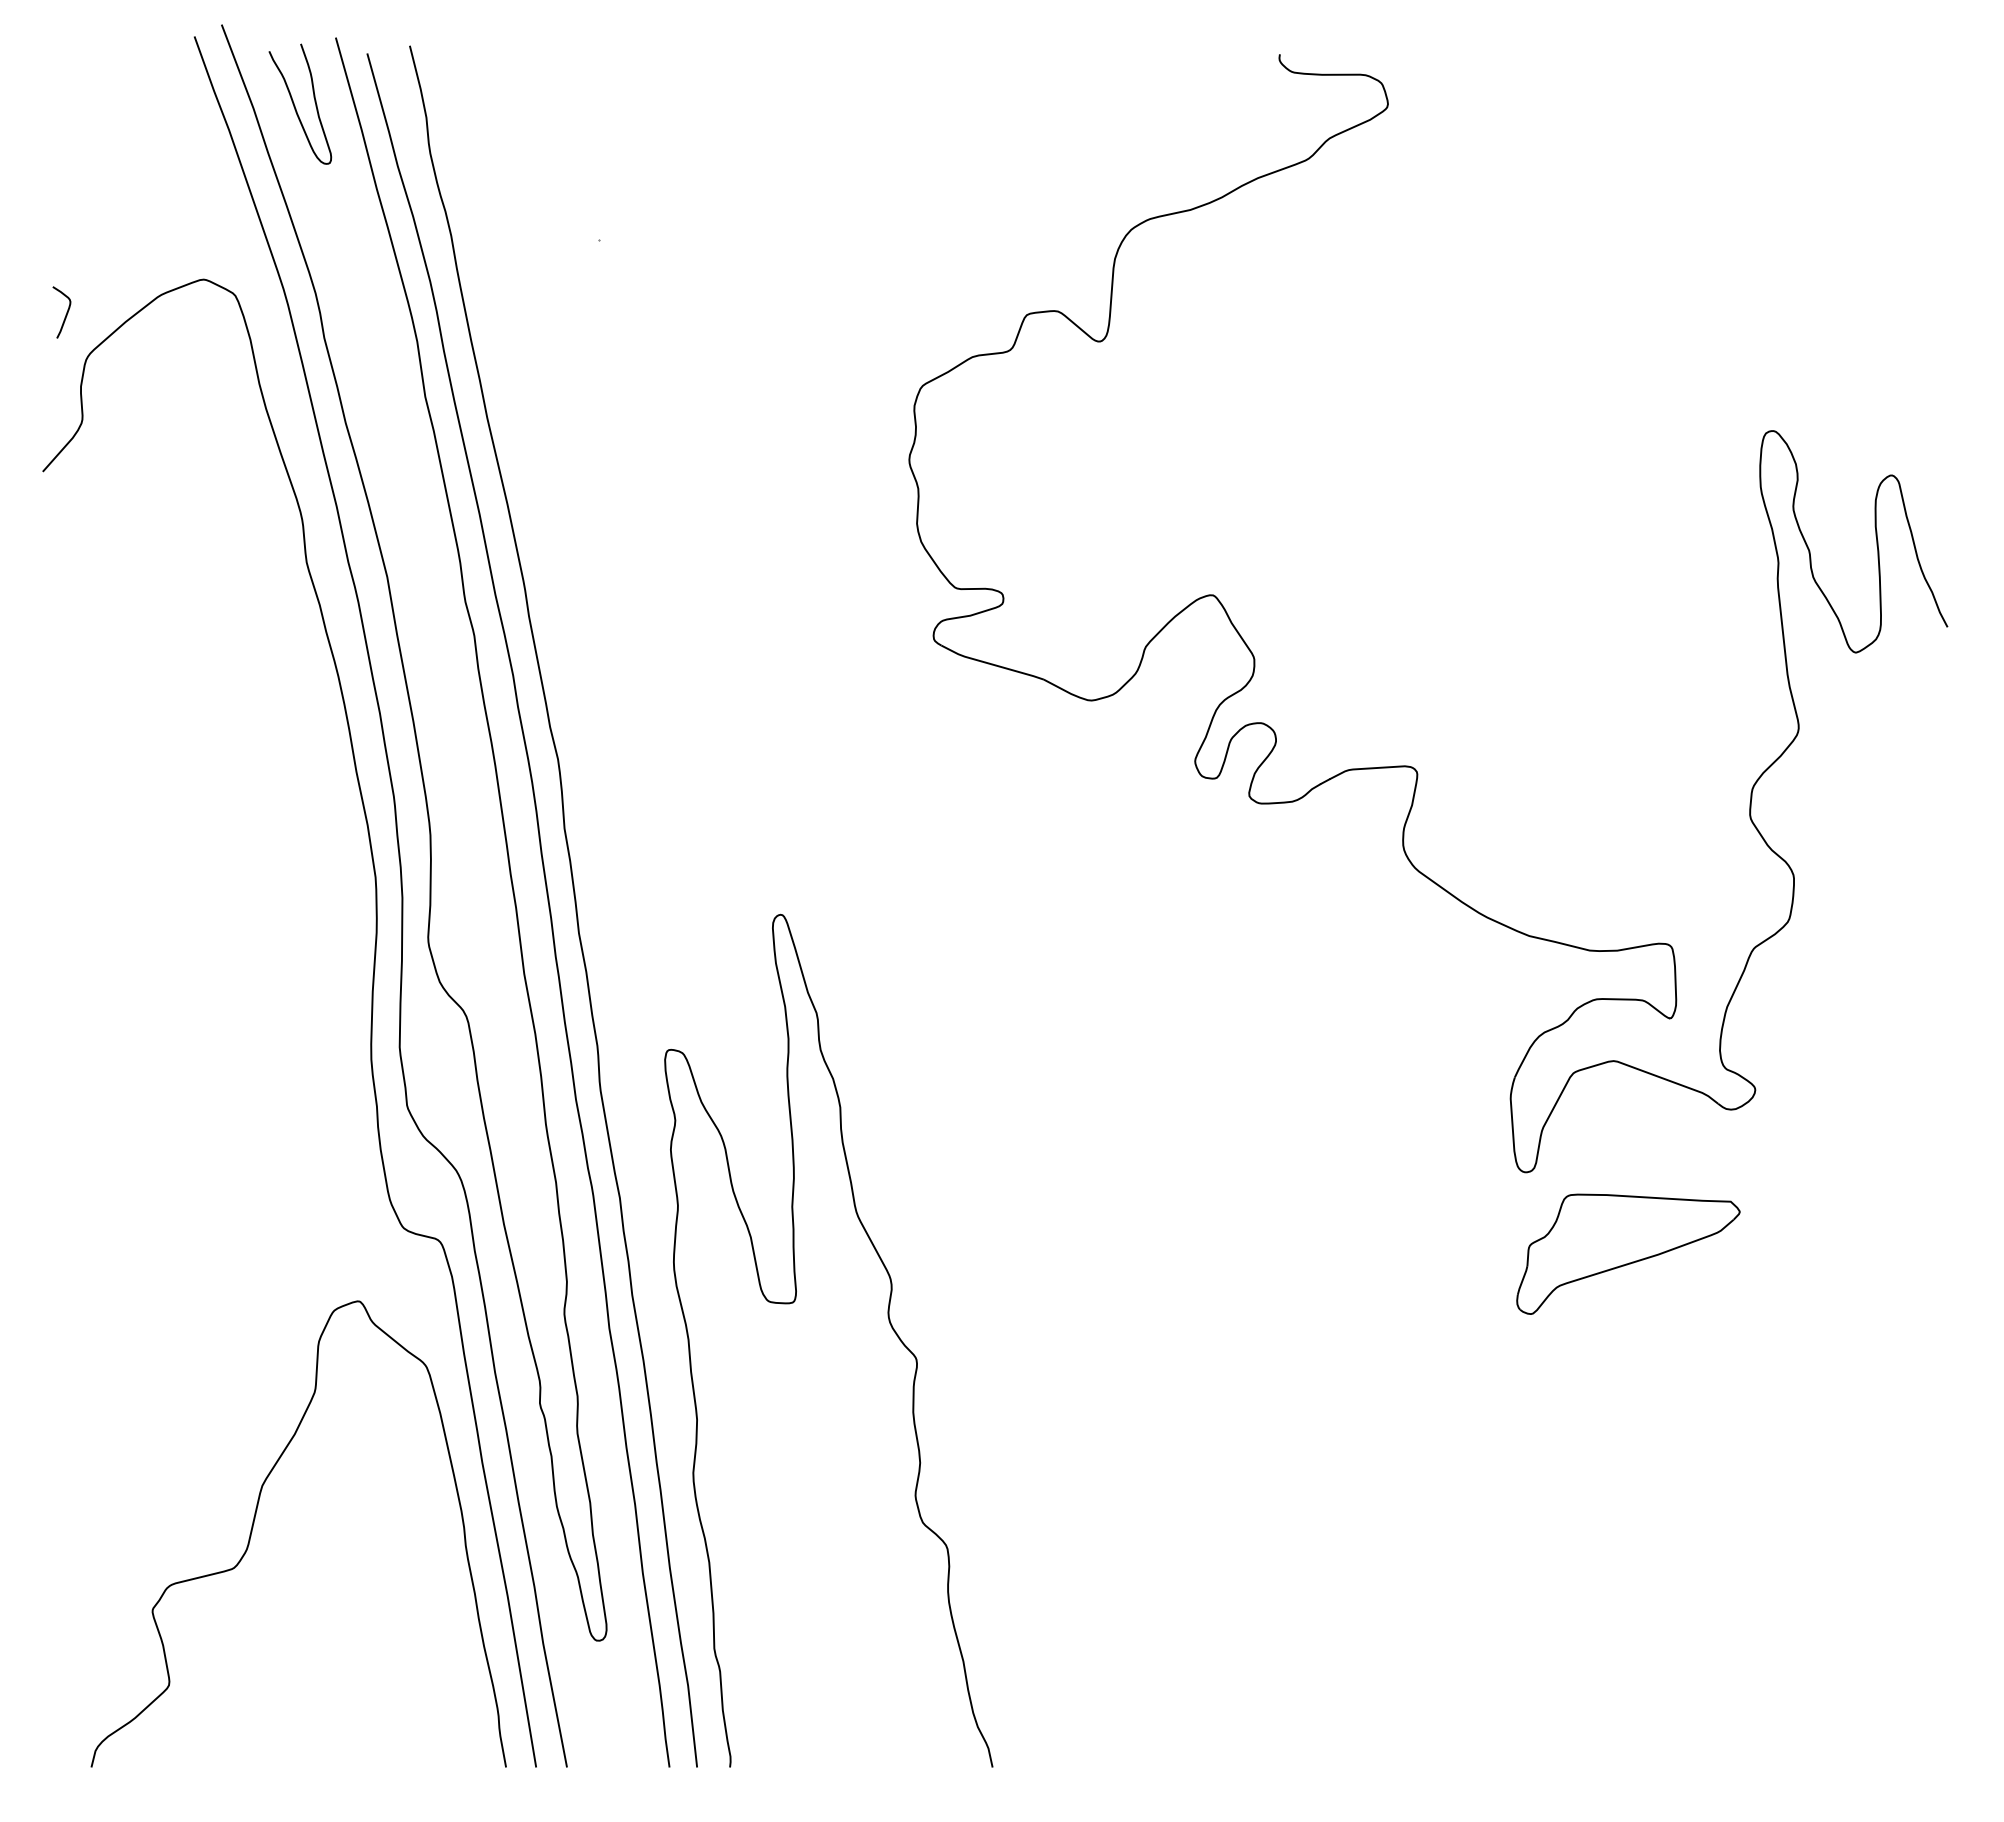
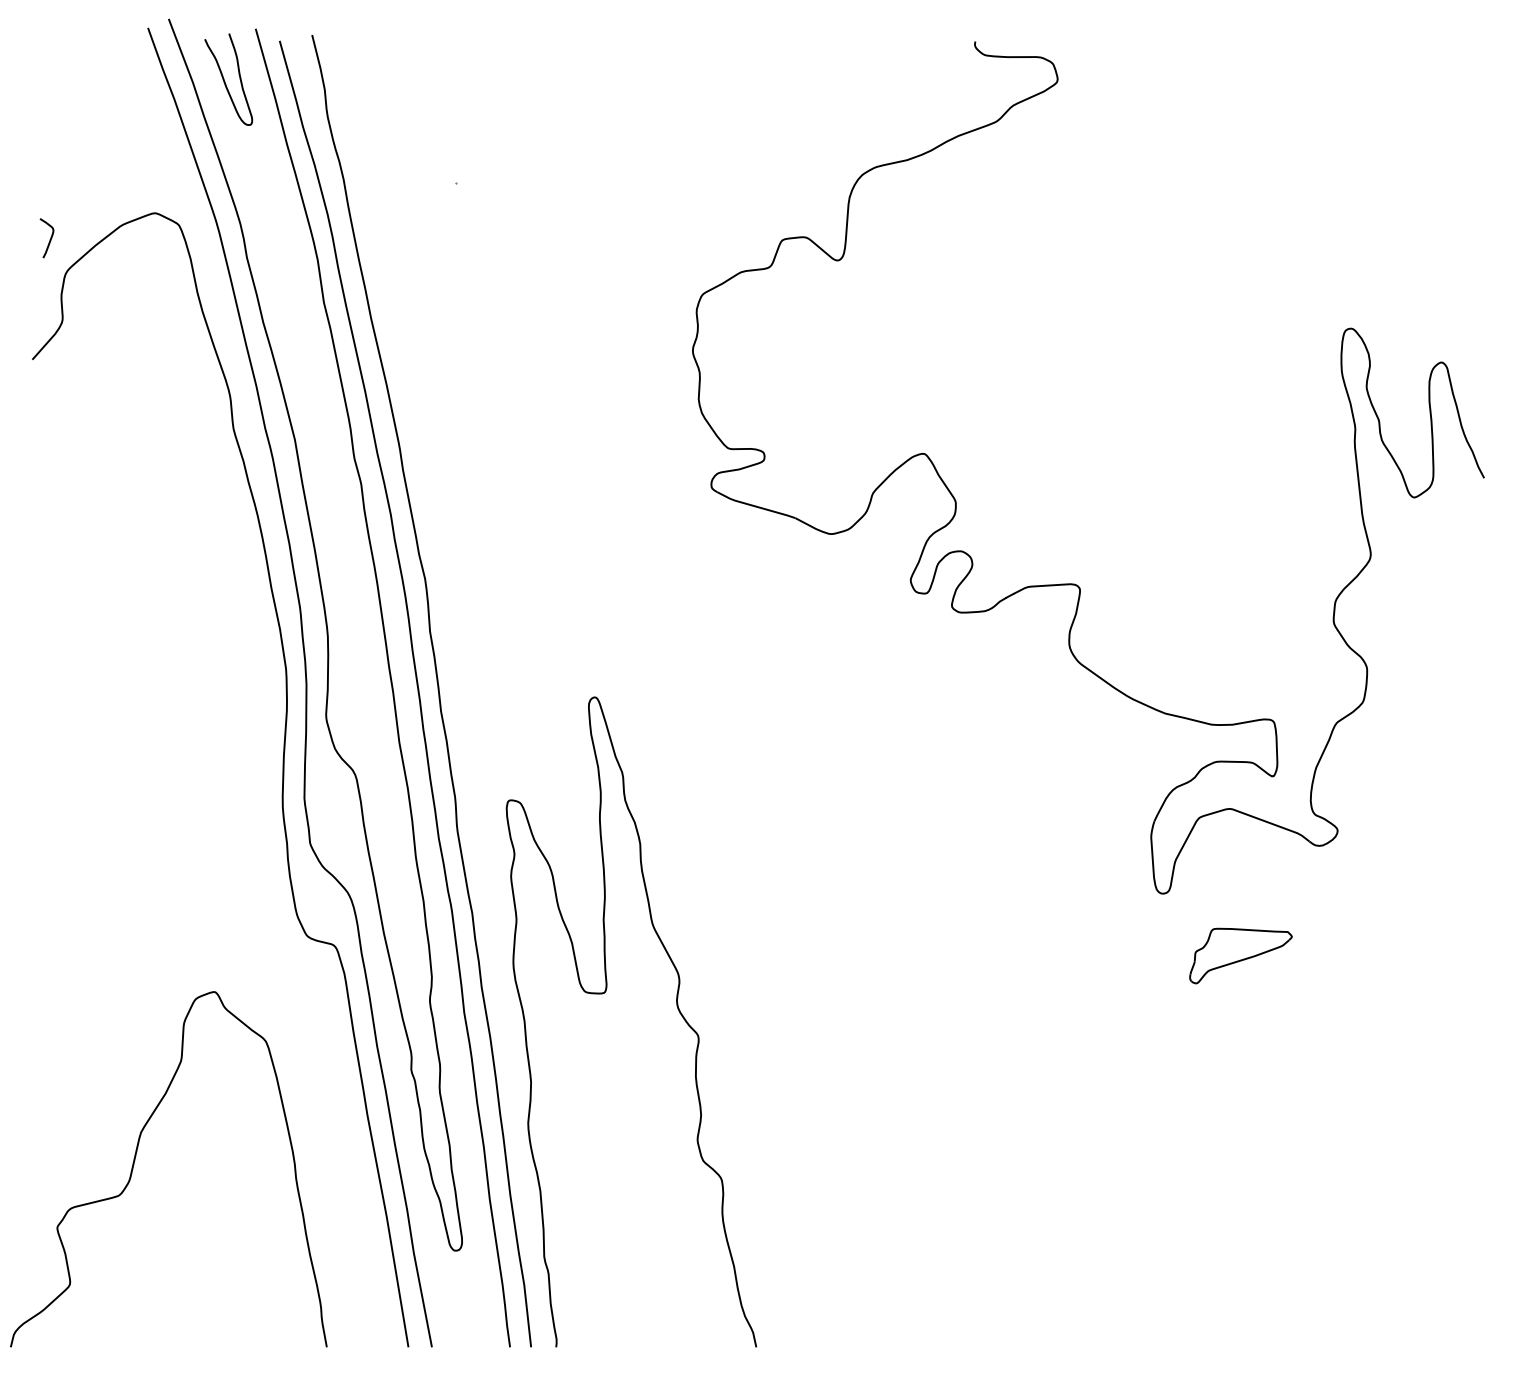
part: (1628, 1253) -> (1241, 955), size x0.6
curve: (254, 1523) -> (135, 1161), moved

